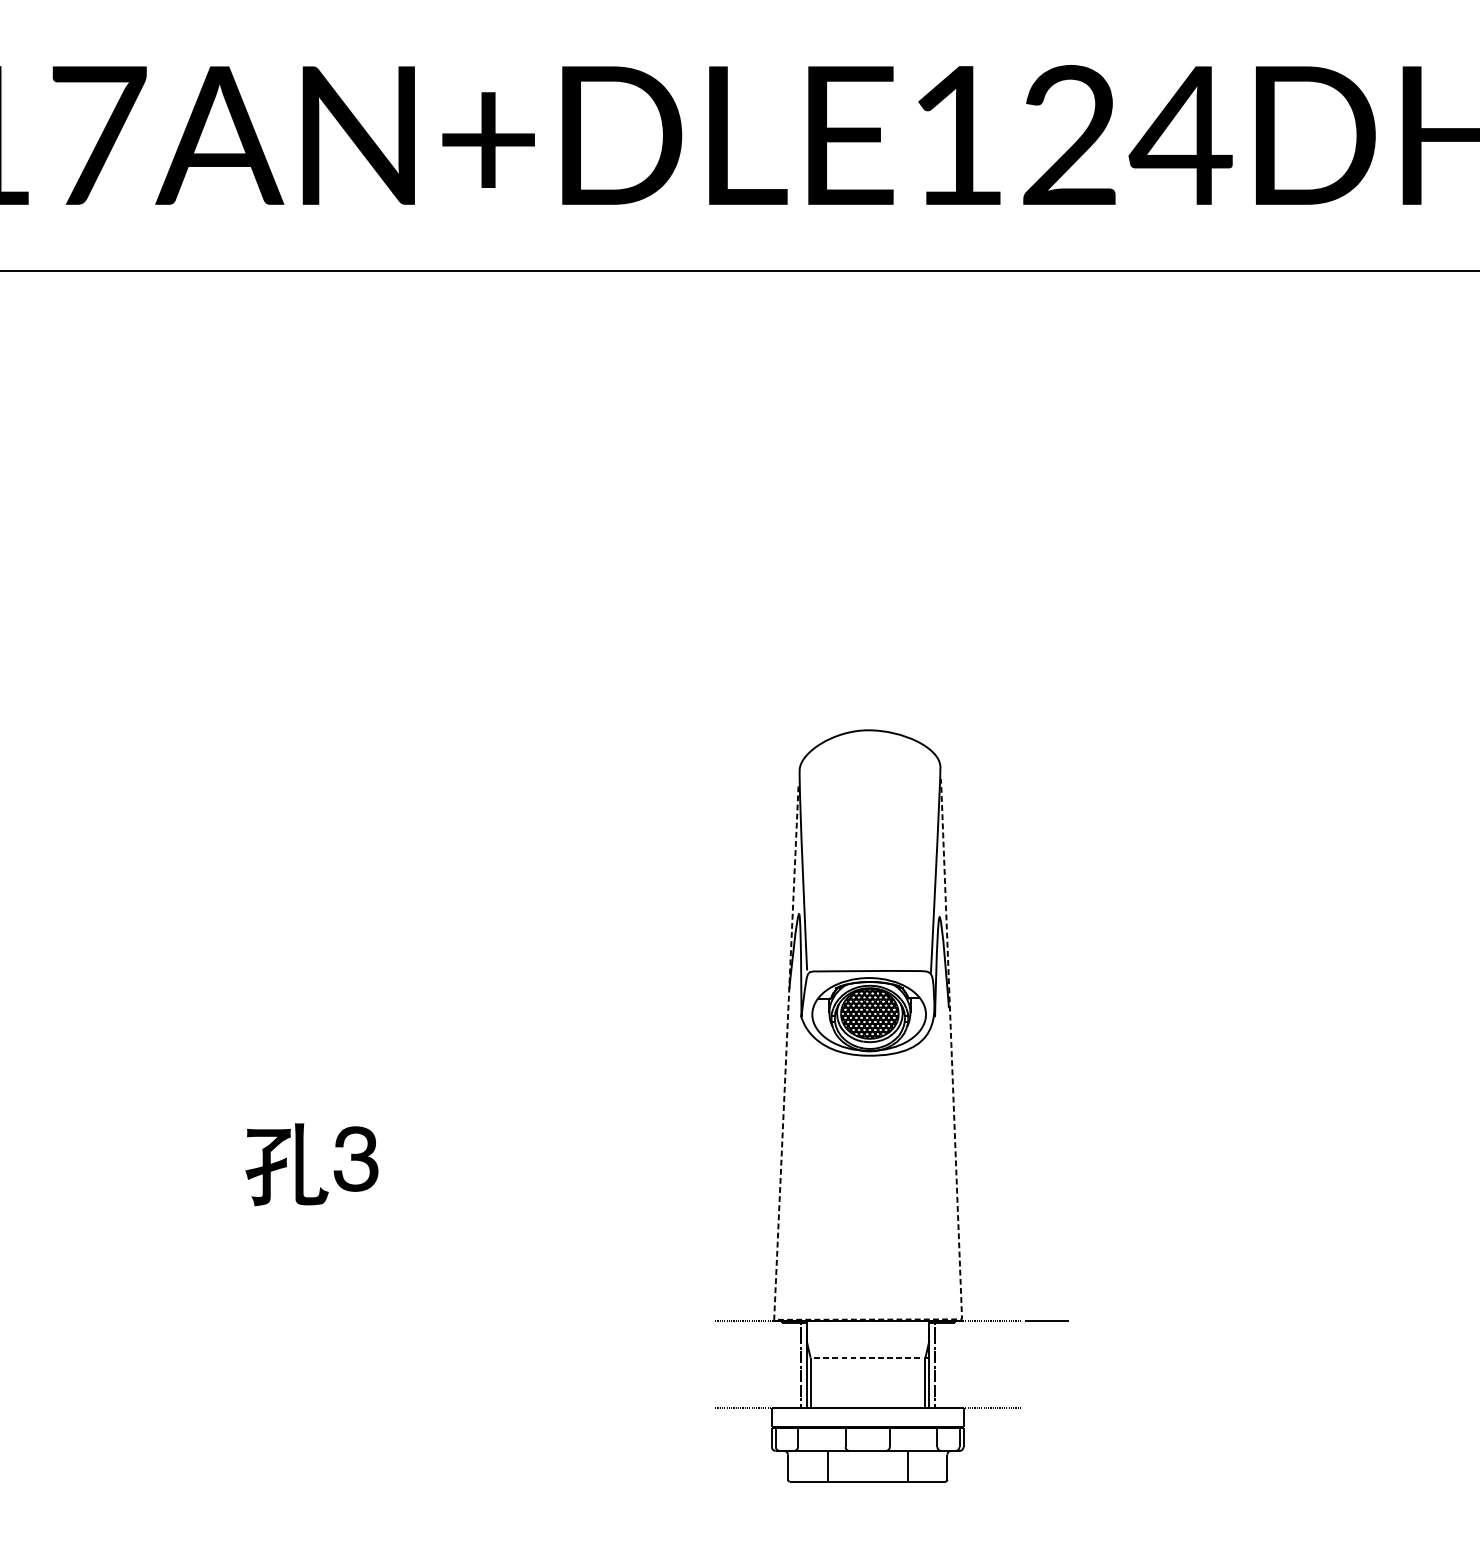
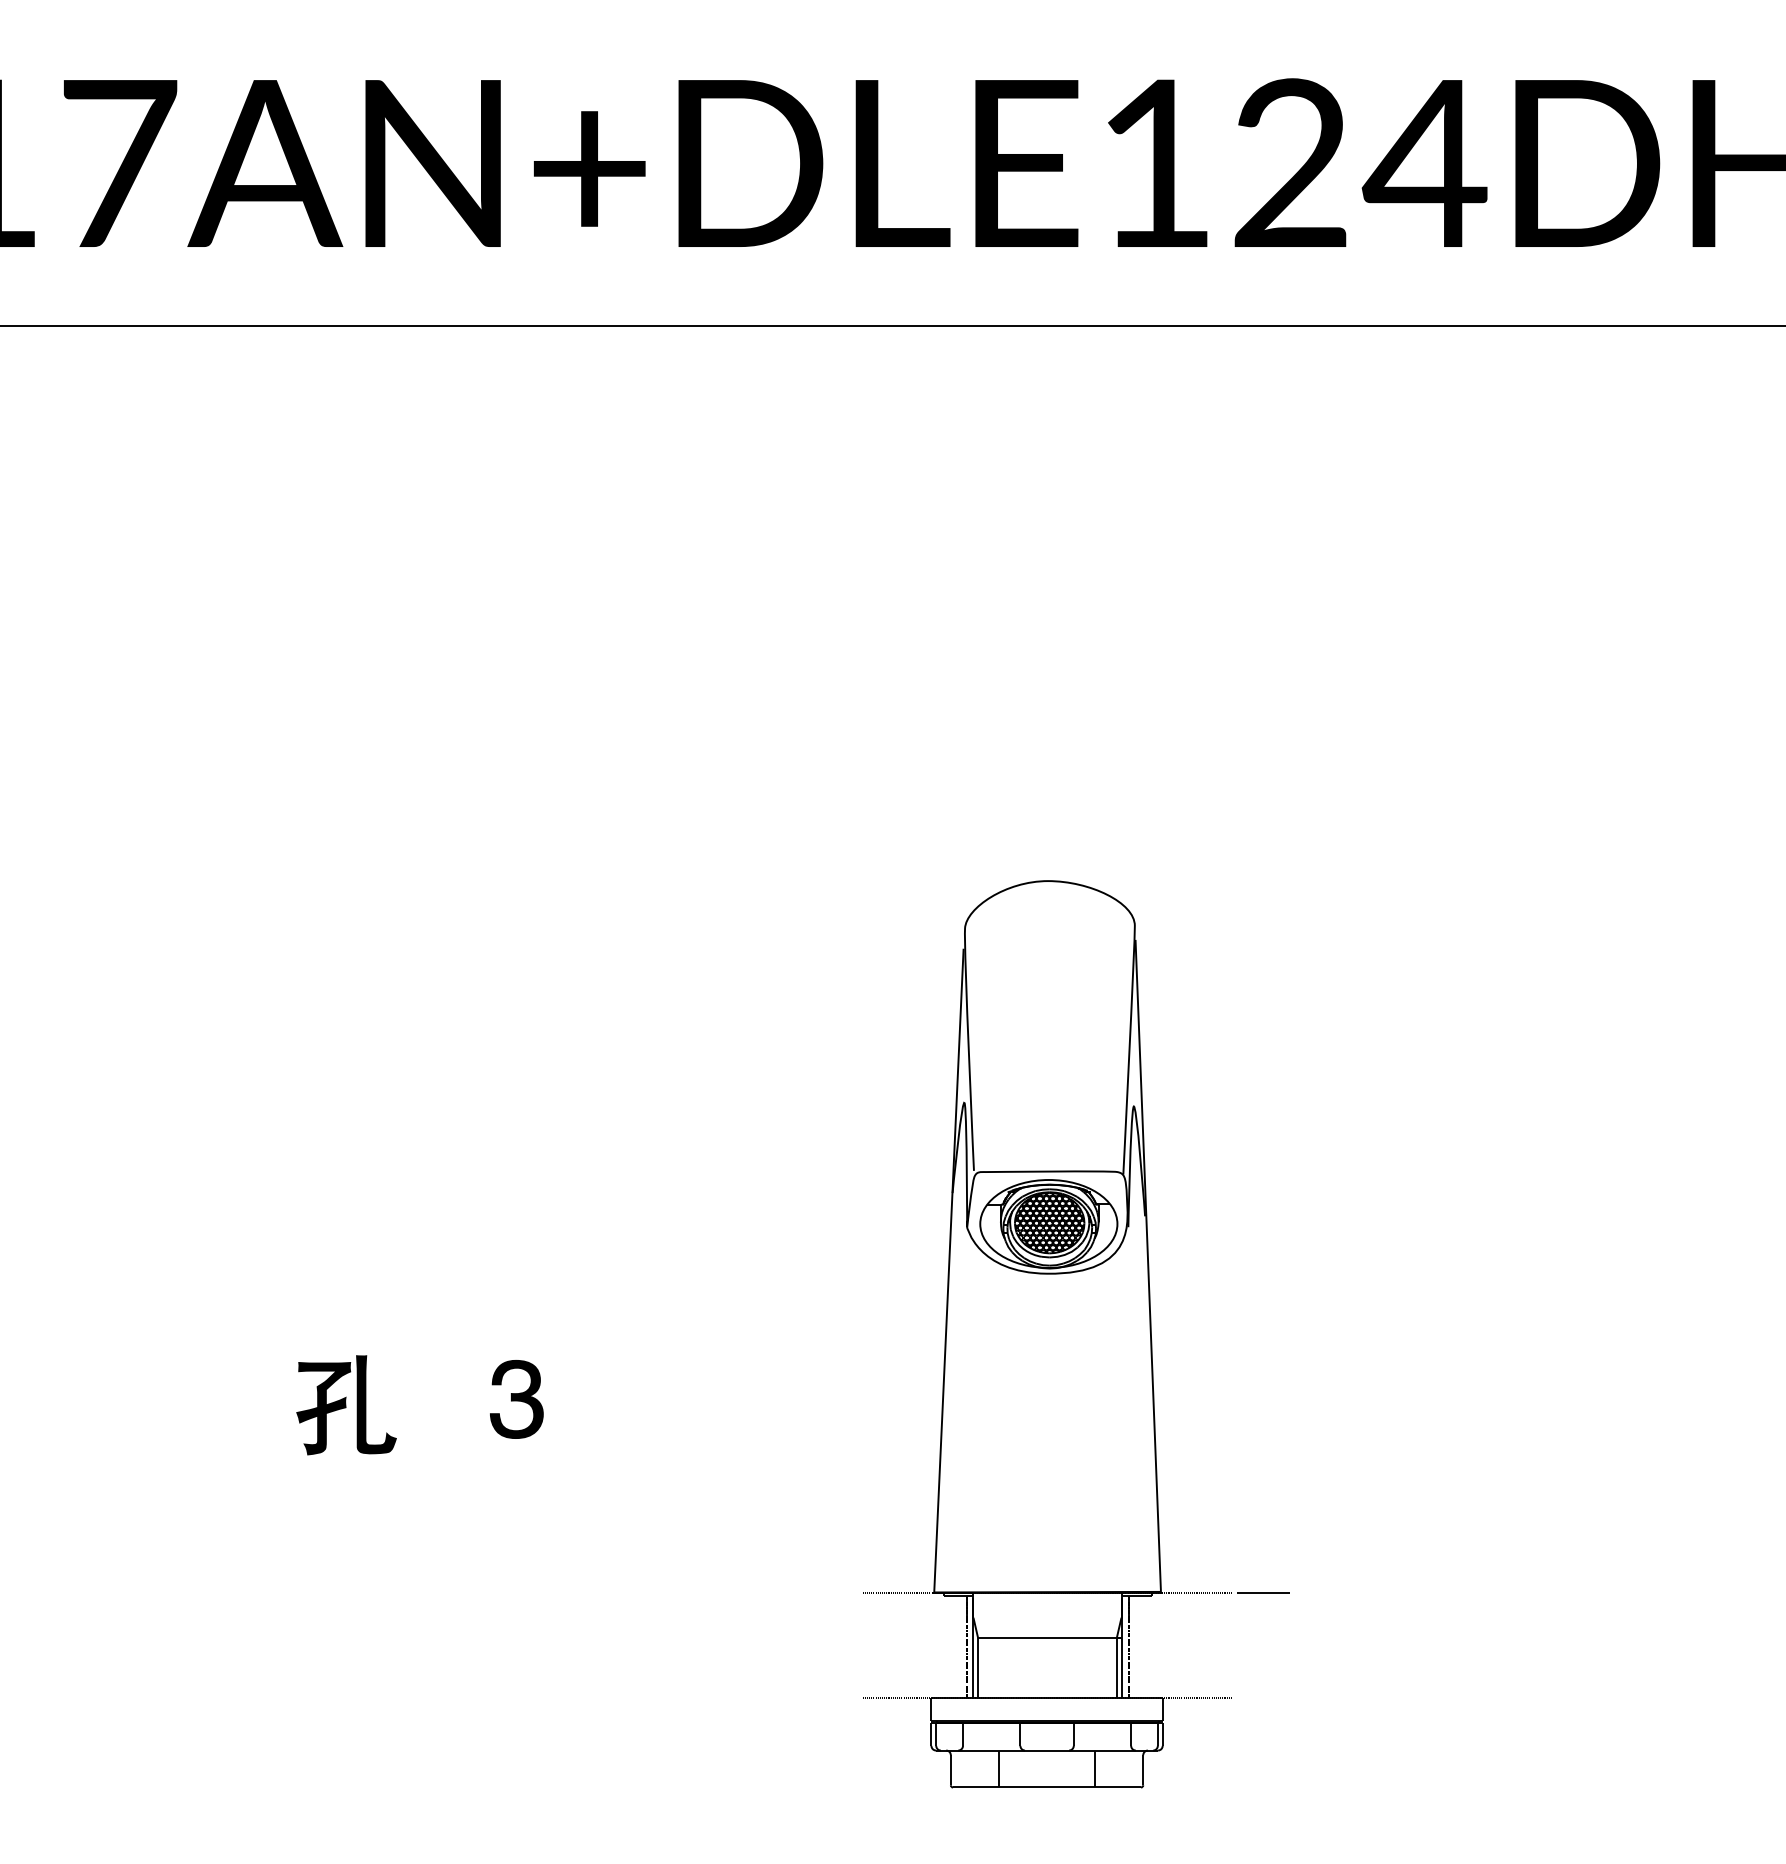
part: (355, 1159) -> (516, 1399), moved
line: (872, 1319) -> (1052, 1592), dashed -> solid
line: (869, 1358) -> (1049, 1638), dashed -> solid

